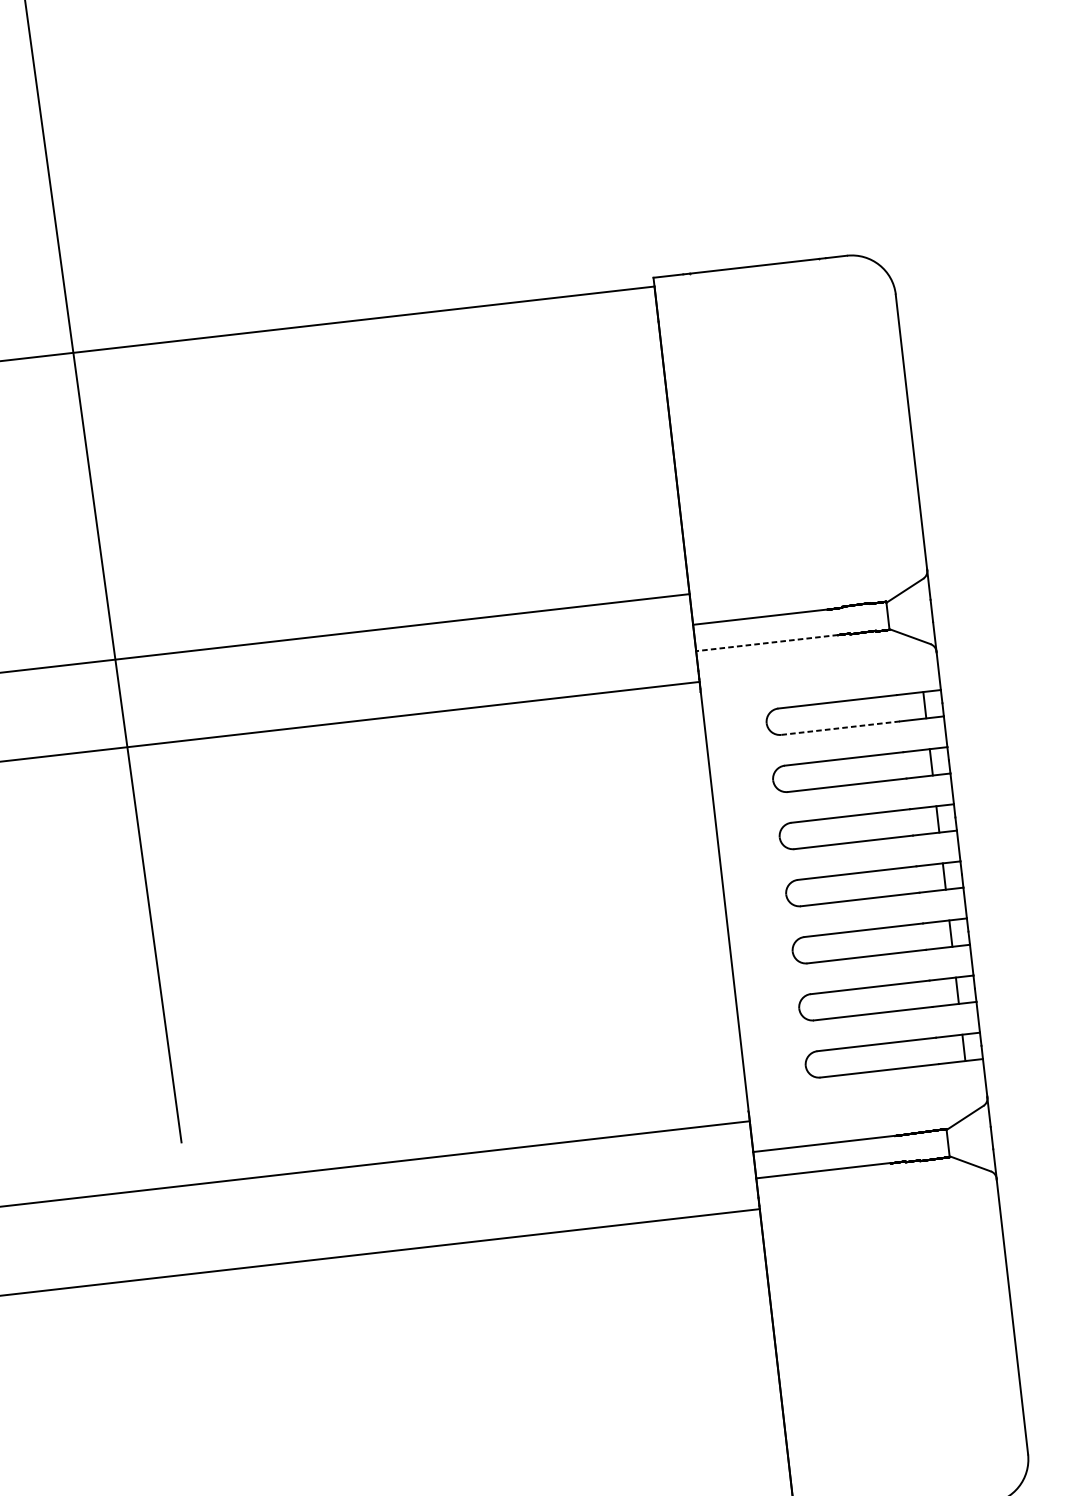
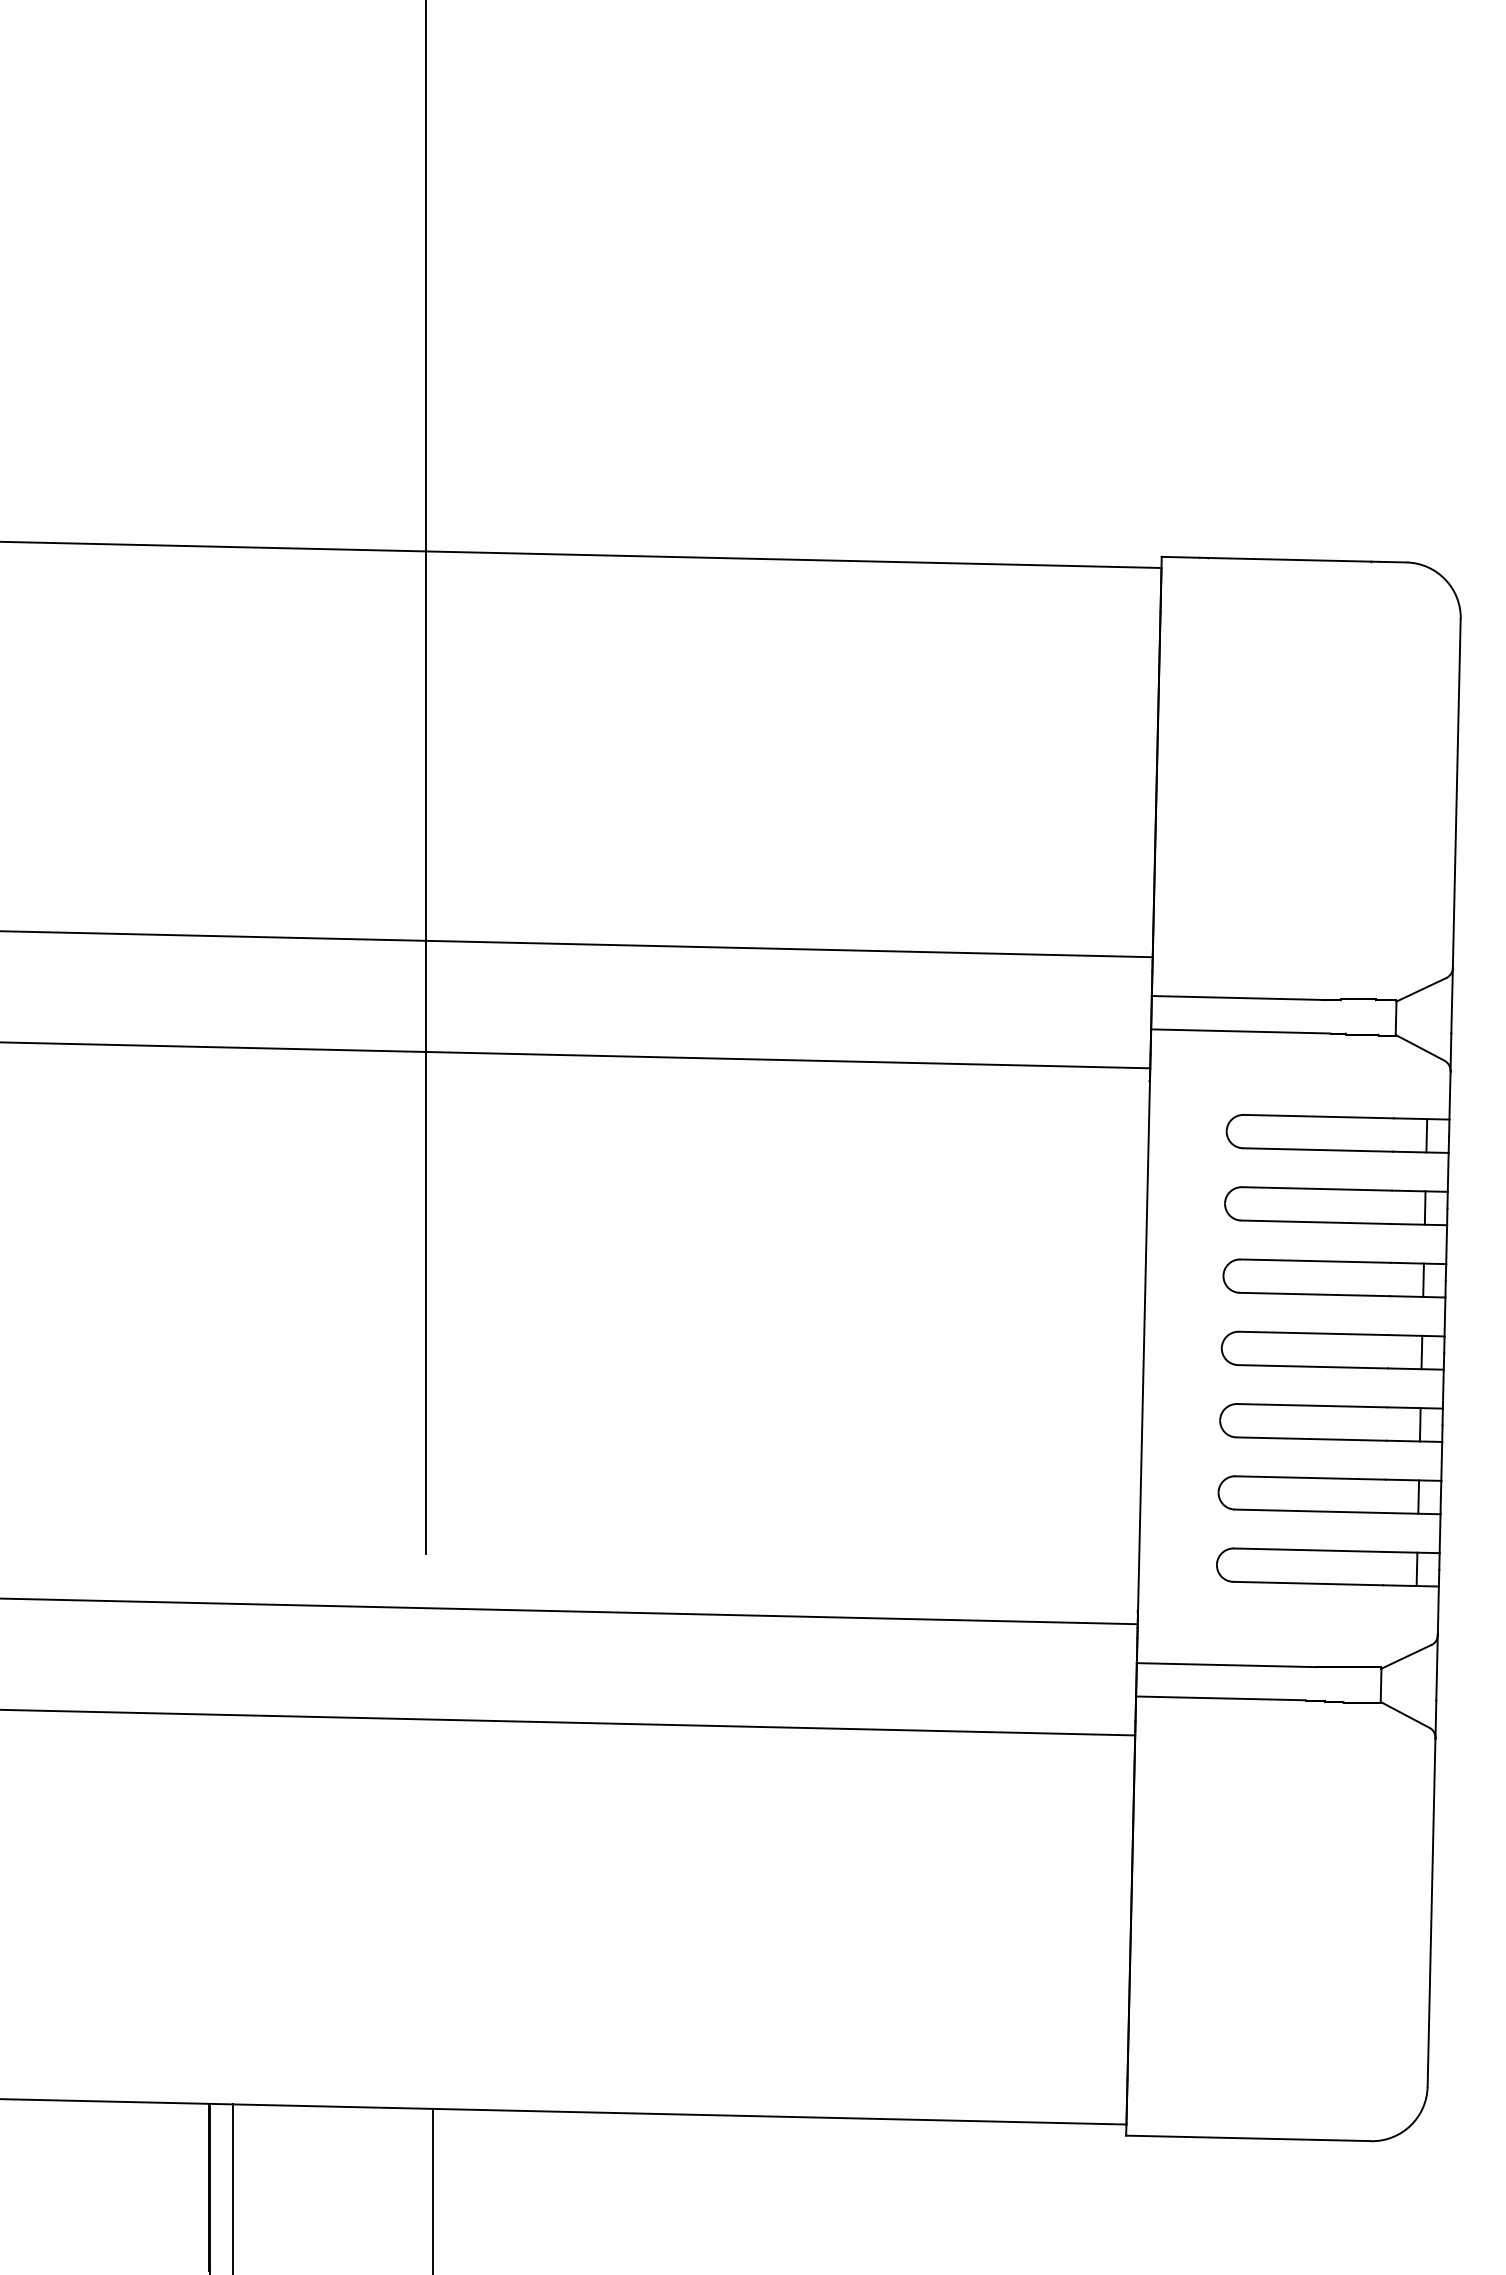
line: (766, 643) -> (1240, 1031), dashed -> solid
line: (840, 727) -> (1317, 1149), dashed -> solid

